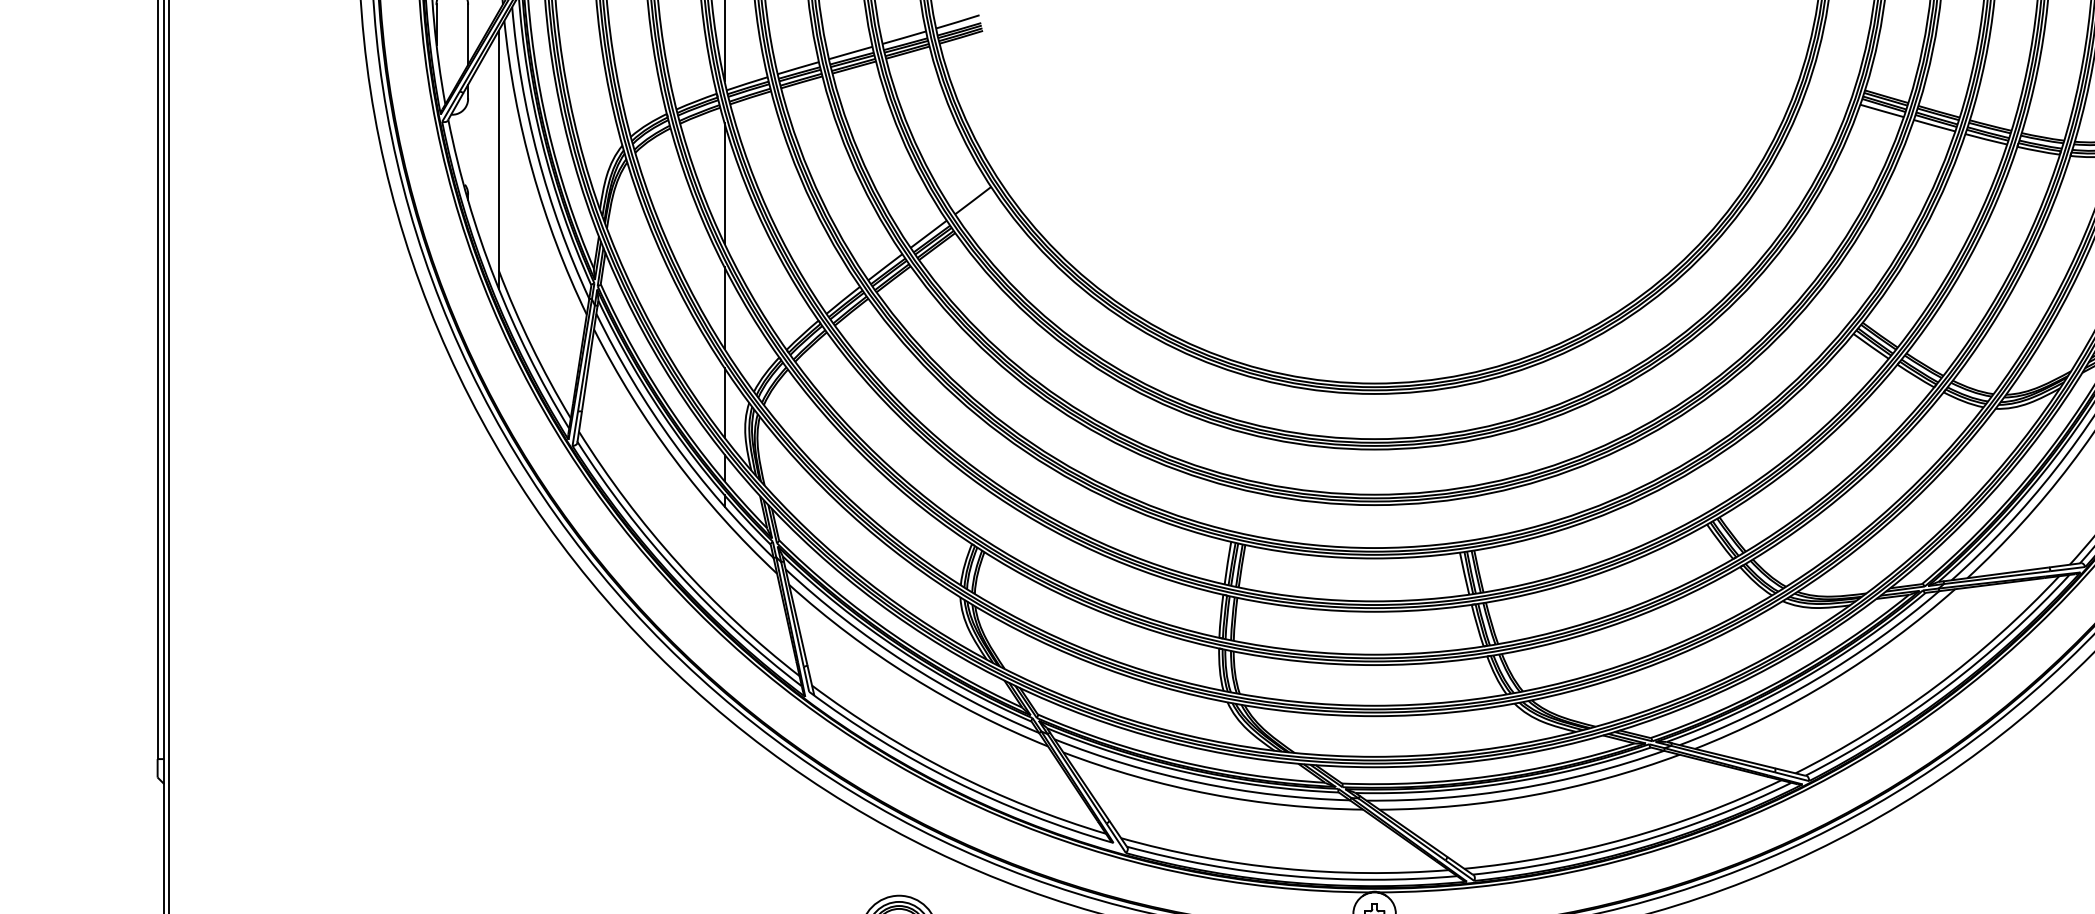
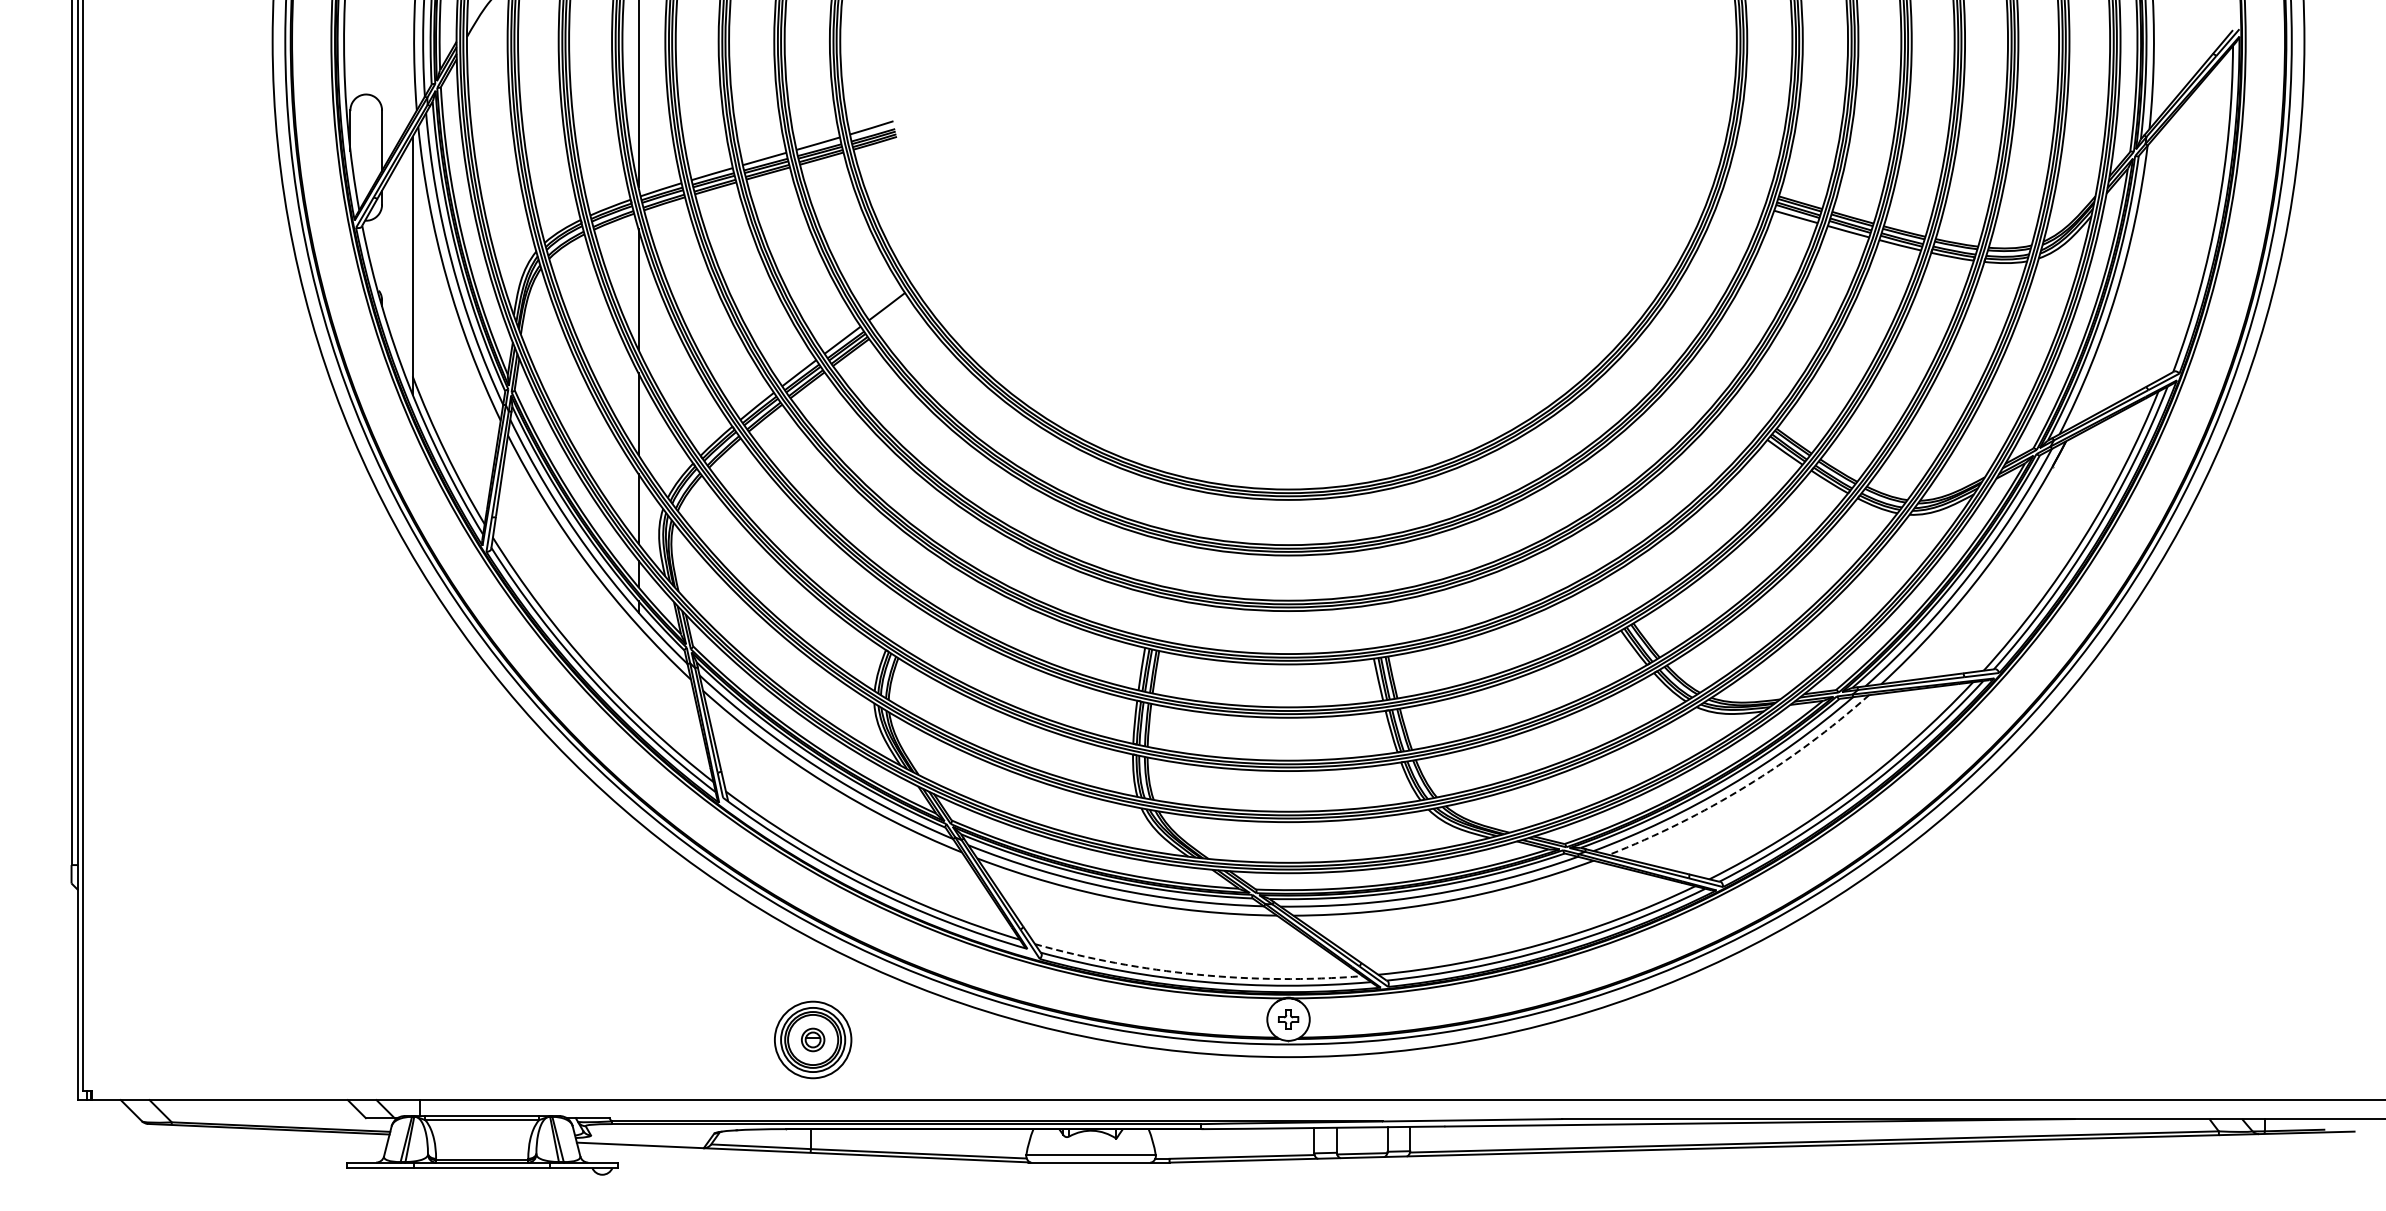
arc: (1832, 680) -> (1746, 786), solid -> dashed
arc: (1283, 868) -> (1197, 974), solid -> dashed

